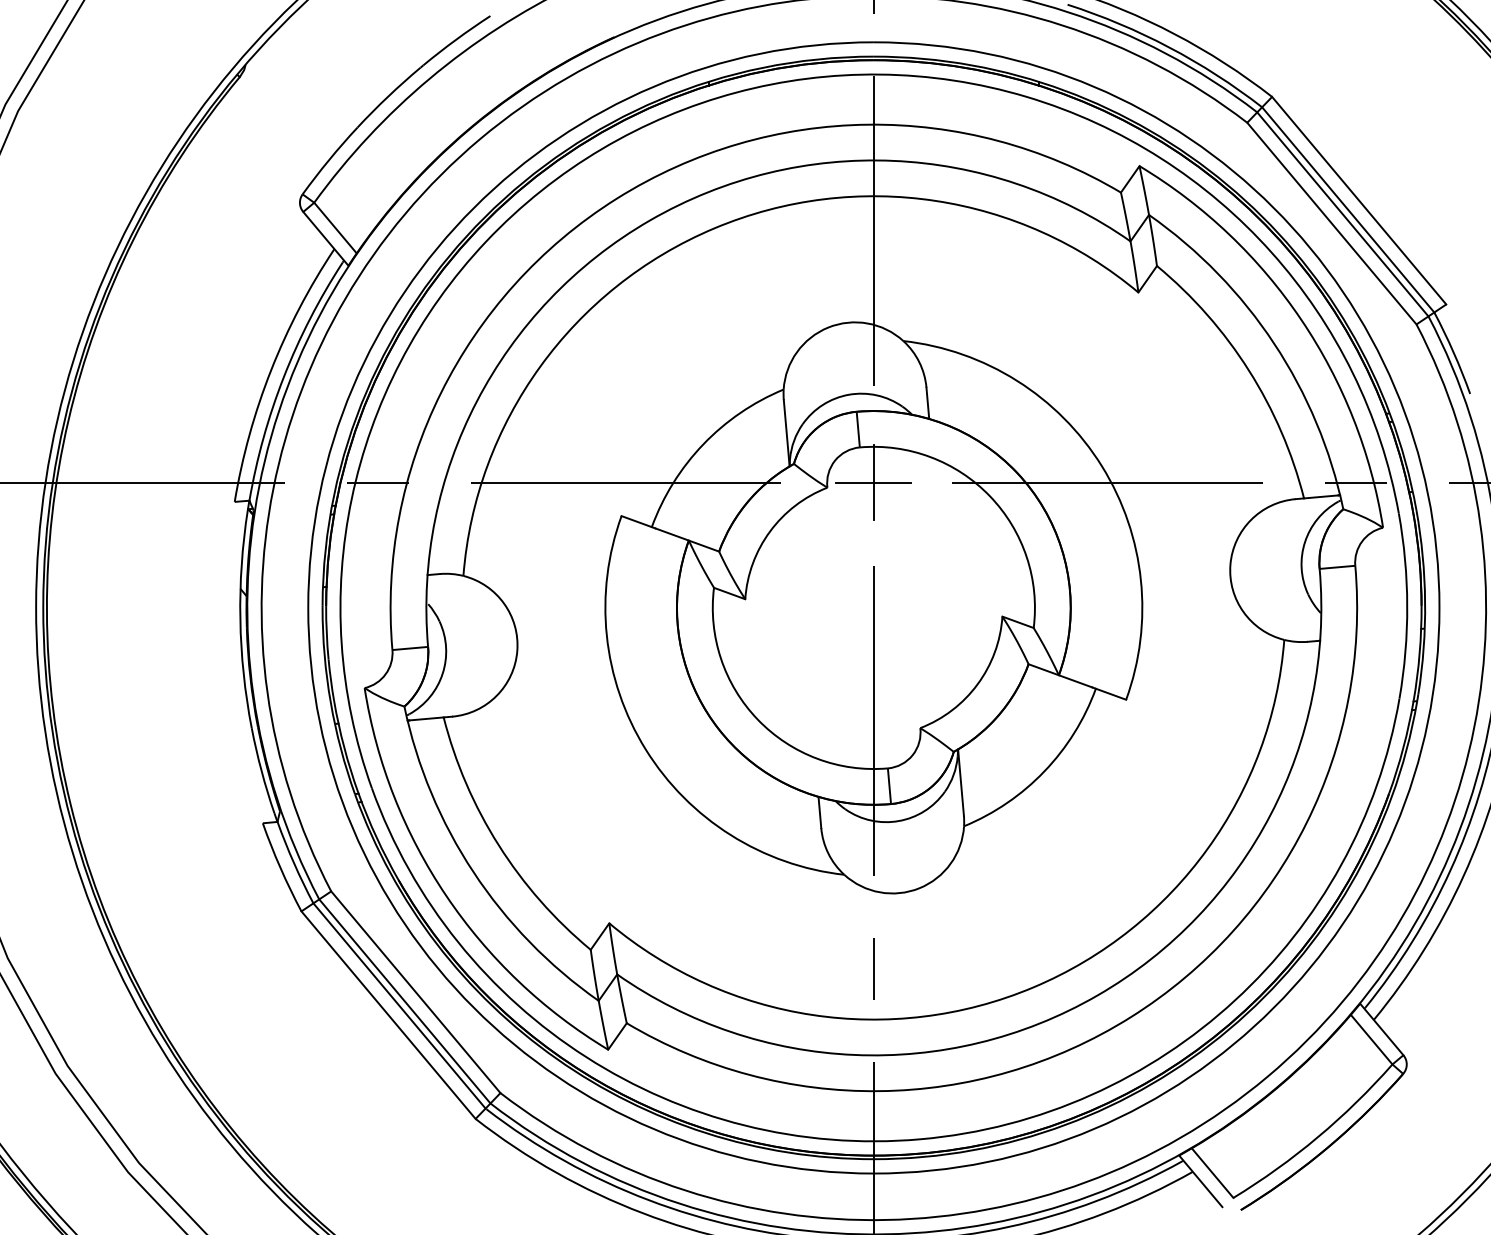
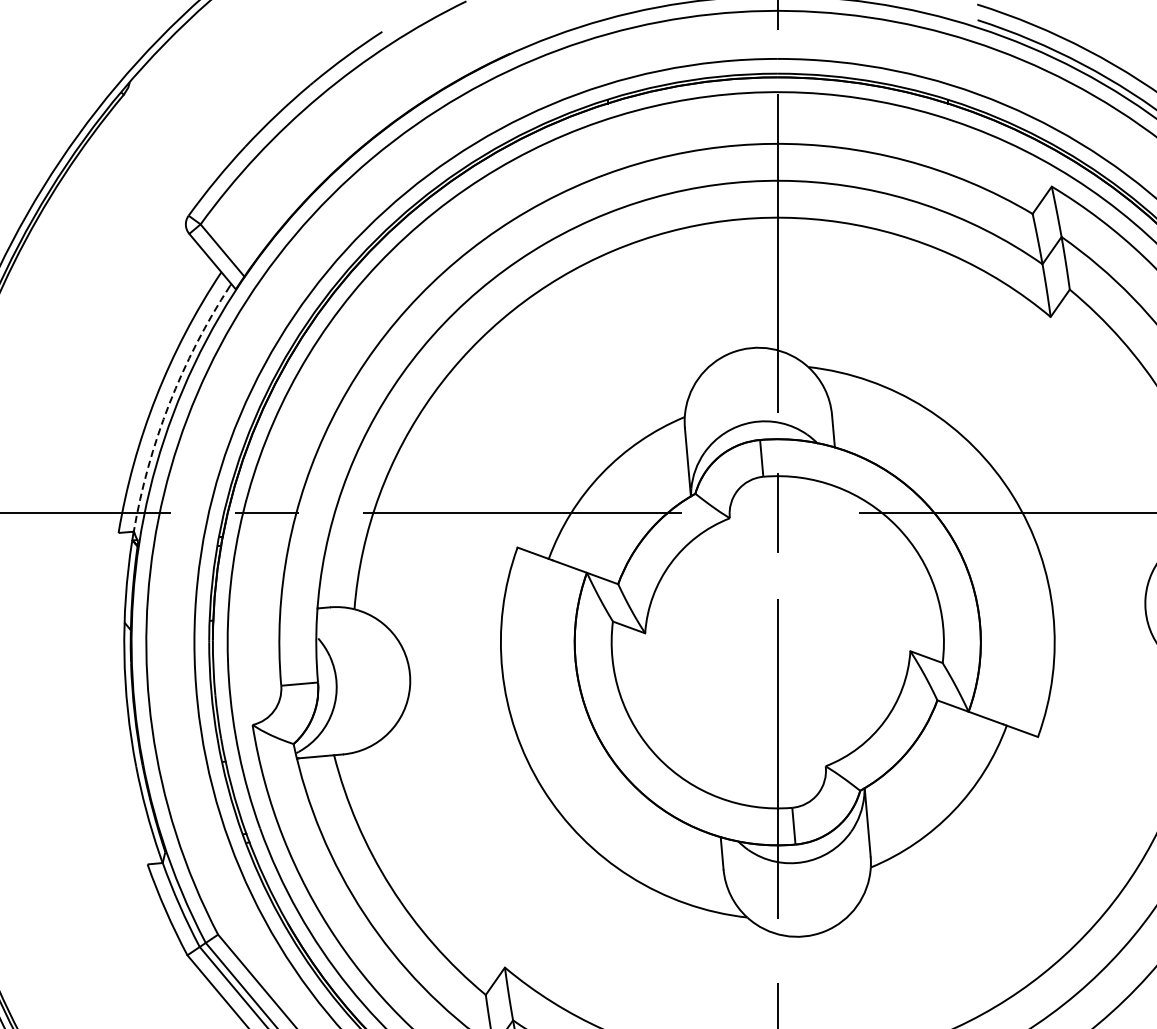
arc: (283, 376) -> (168, 403), solid -> dashed
line: (873, 482) -> (777, 512), removed

